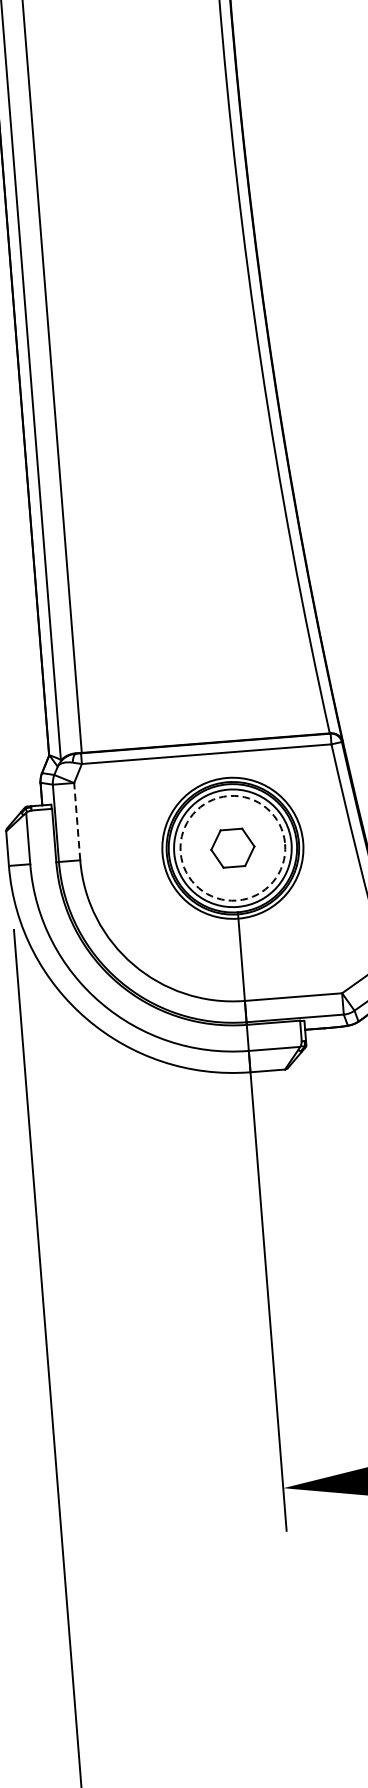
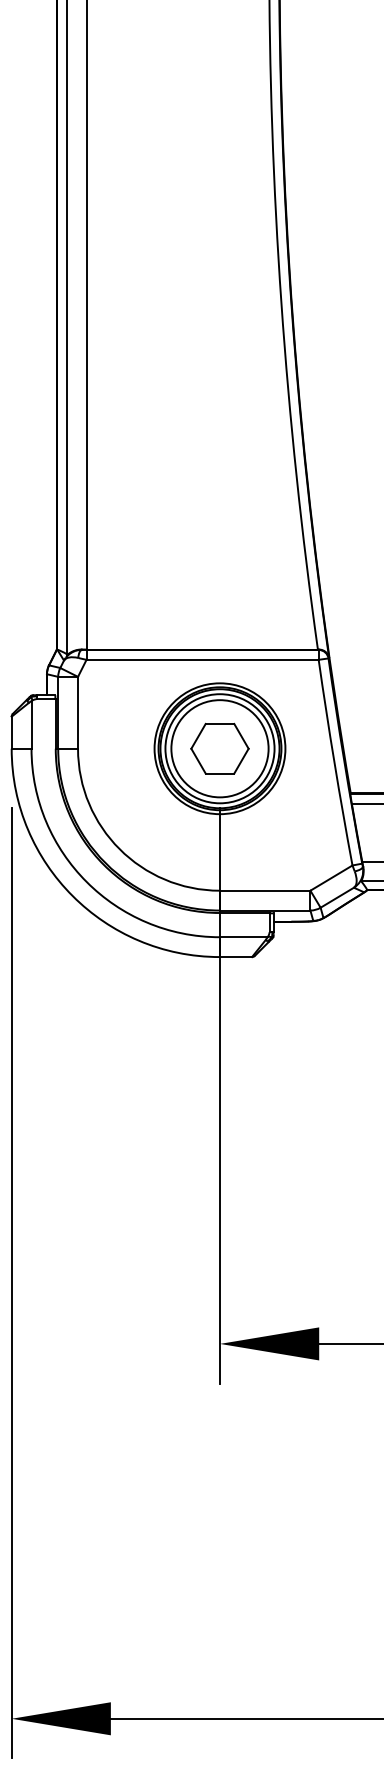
line: (77, 821) -> (78, 712), dashed -> solid
circle: (232, 848) -> (219, 748), dashed -> solid
part: (232, 848) -> (219, 748), size x1.43

